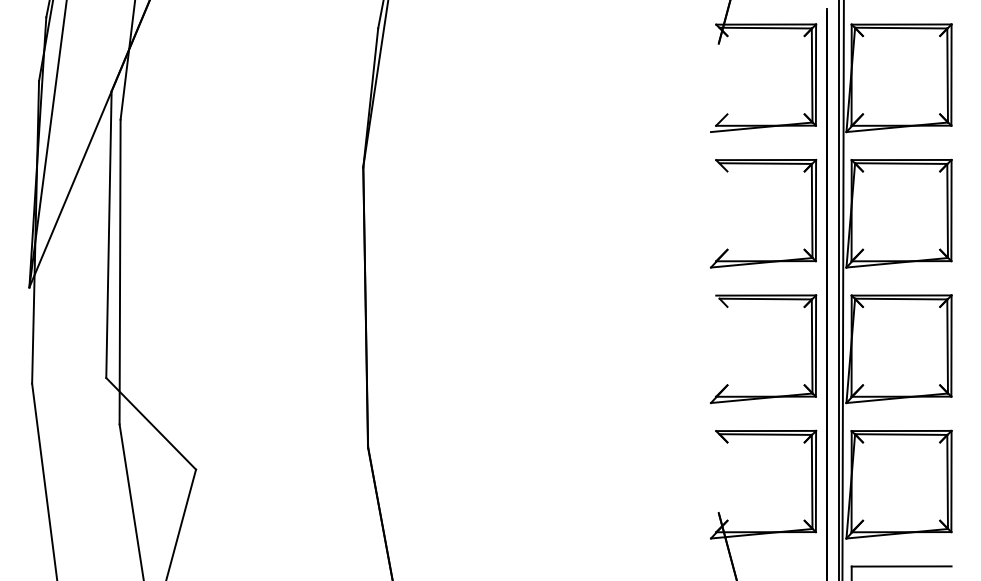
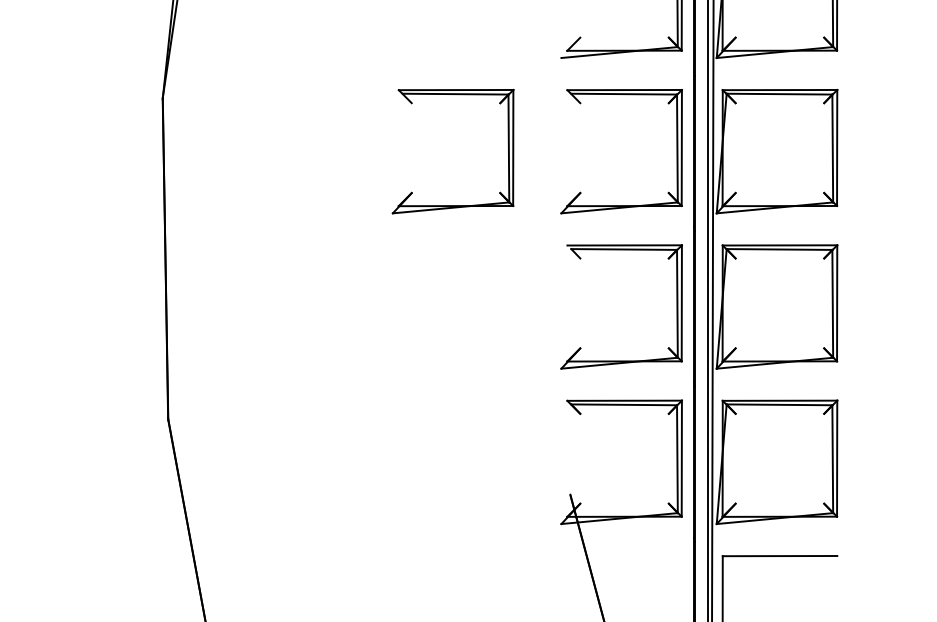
part: (616, 260) -> (453, 205), added

